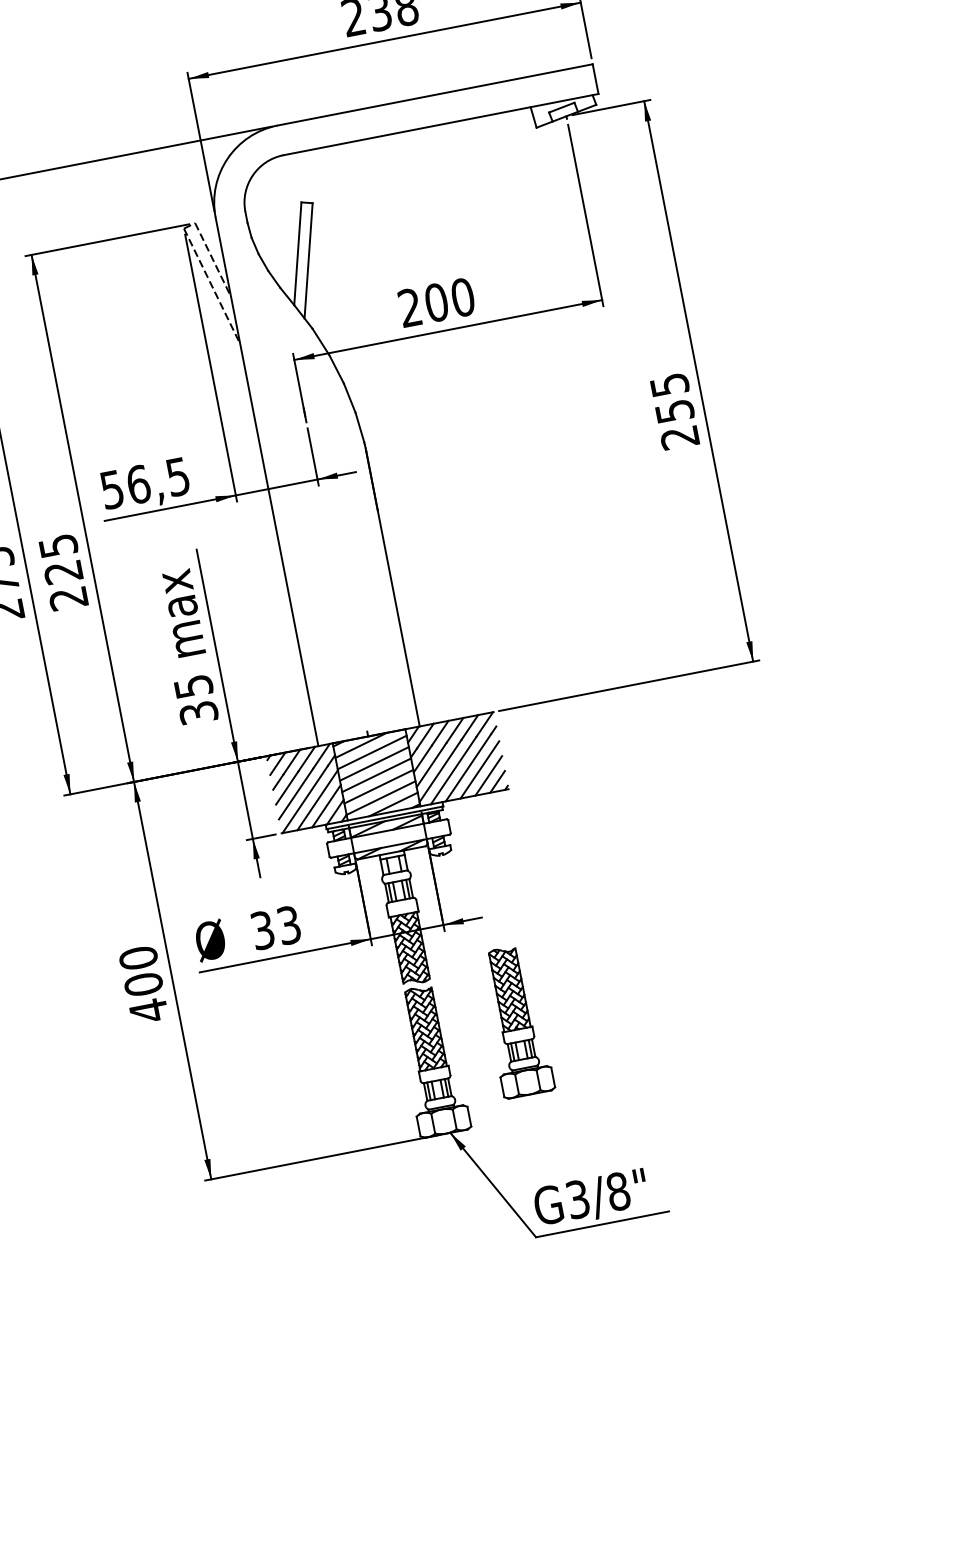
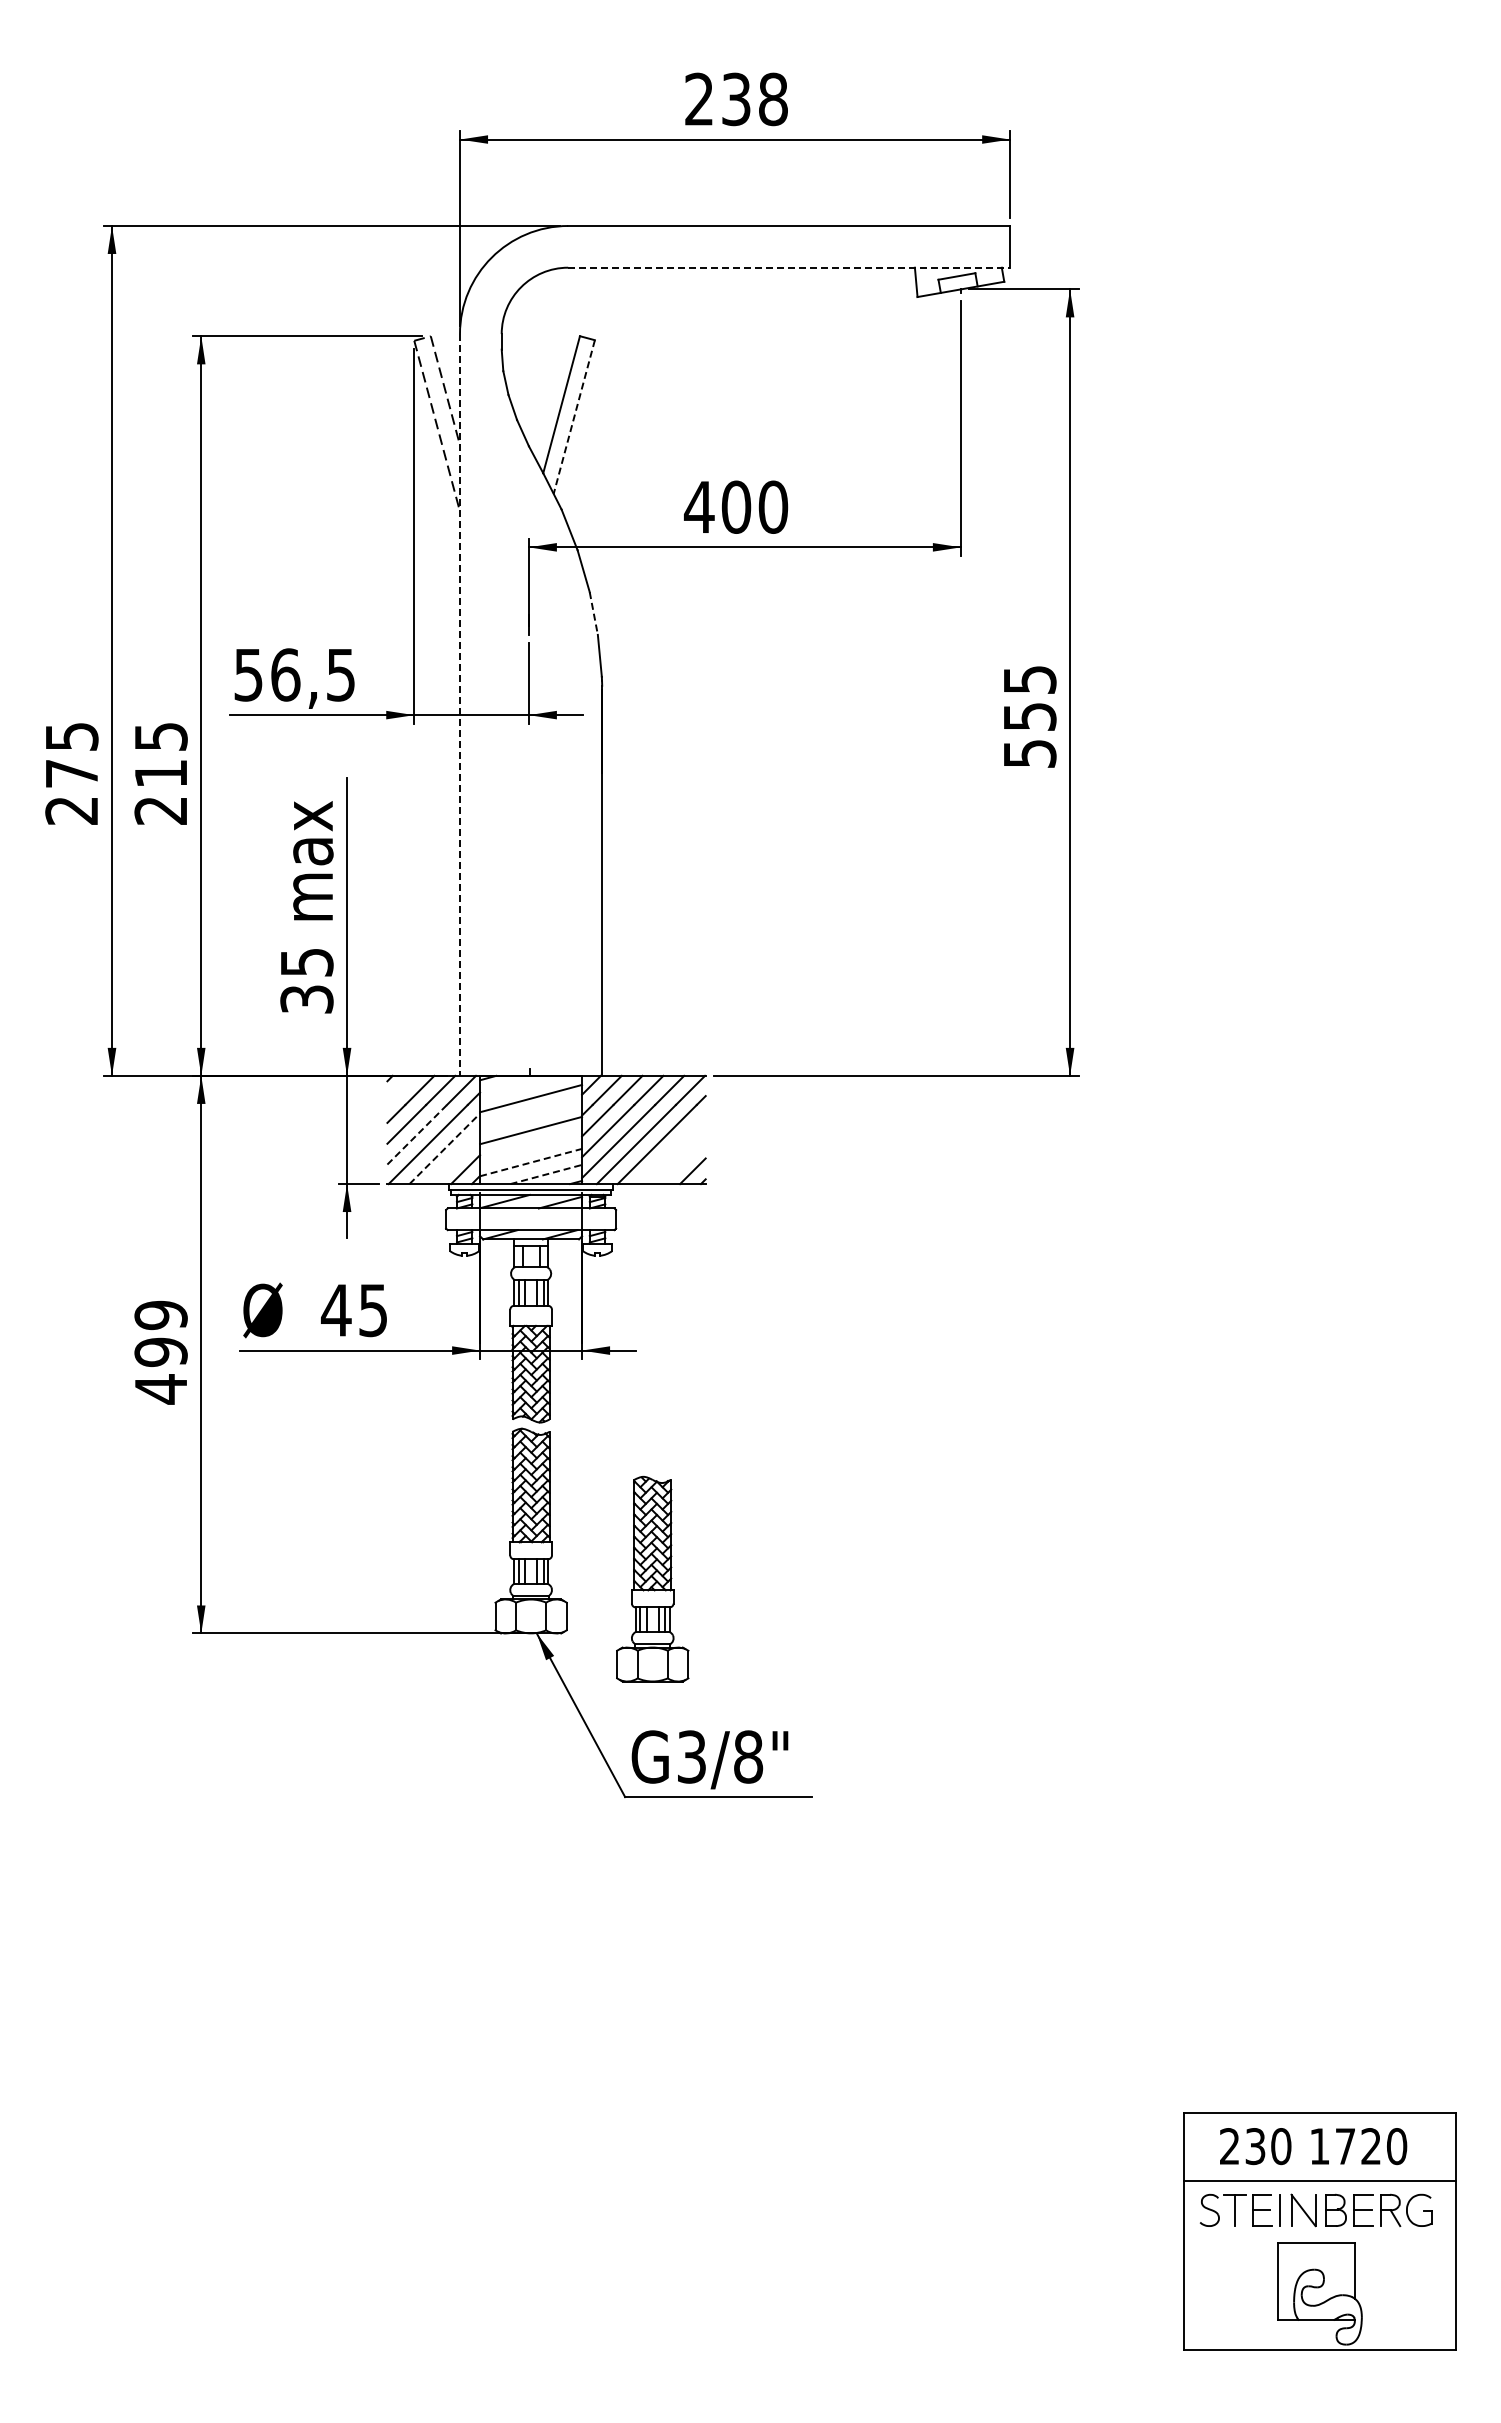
line: (441, 124) -> (789, 267), solid -> dashed
line: (308, 261) -> (574, 417), solid -> dashed
text: (409, 307) -> (698, 506), 200 -> 400
line: (349, 398) -> (593, 613), solid -> dashed
text: (679, 437) -> (1029, 753), 255 -> 555
line: (267, 481) -> (460, 704), solid -> dashed
text: (63, 572) -> (160, 773), 225 -> 215
line: (361, 744) -> (518, 1085), removed
line: (277, 763) -> (400, 1088), removed
line: (374, 763) -> (531, 1114), removed
line: (479, 770) -> (671, 1150), removed
line: (488, 775) -> (682, 1160), removed
line: (379, 786) -> (531, 1146), removed
line: (296, 793) -> (417, 1134), solid -> dashed
line: (381, 797) -> (531, 1162), solid -> dashed
line: (317, 800) -> (444, 1148), solid -> dashed
line: (393, 804) -> (546, 1174), solid -> dashed
line: (326, 806) -> (455, 1159), removed
text: (275, 928) -> (353, 1310), 33 -> 45
text: (140, 971) -> (160, 1333), 400 -> 499
part: (515, 1021) -> (652, 1578), moved

